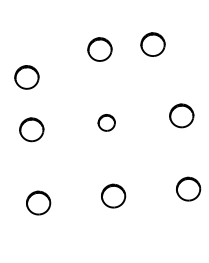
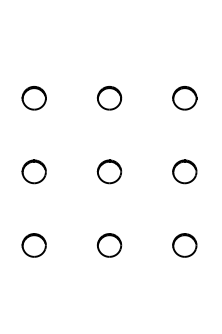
part: (152, 44) -> (184, 98), moved
part: (26, 77) -> (33, 98), moved
part: (106, 122) -> (109, 171), size x1.43

